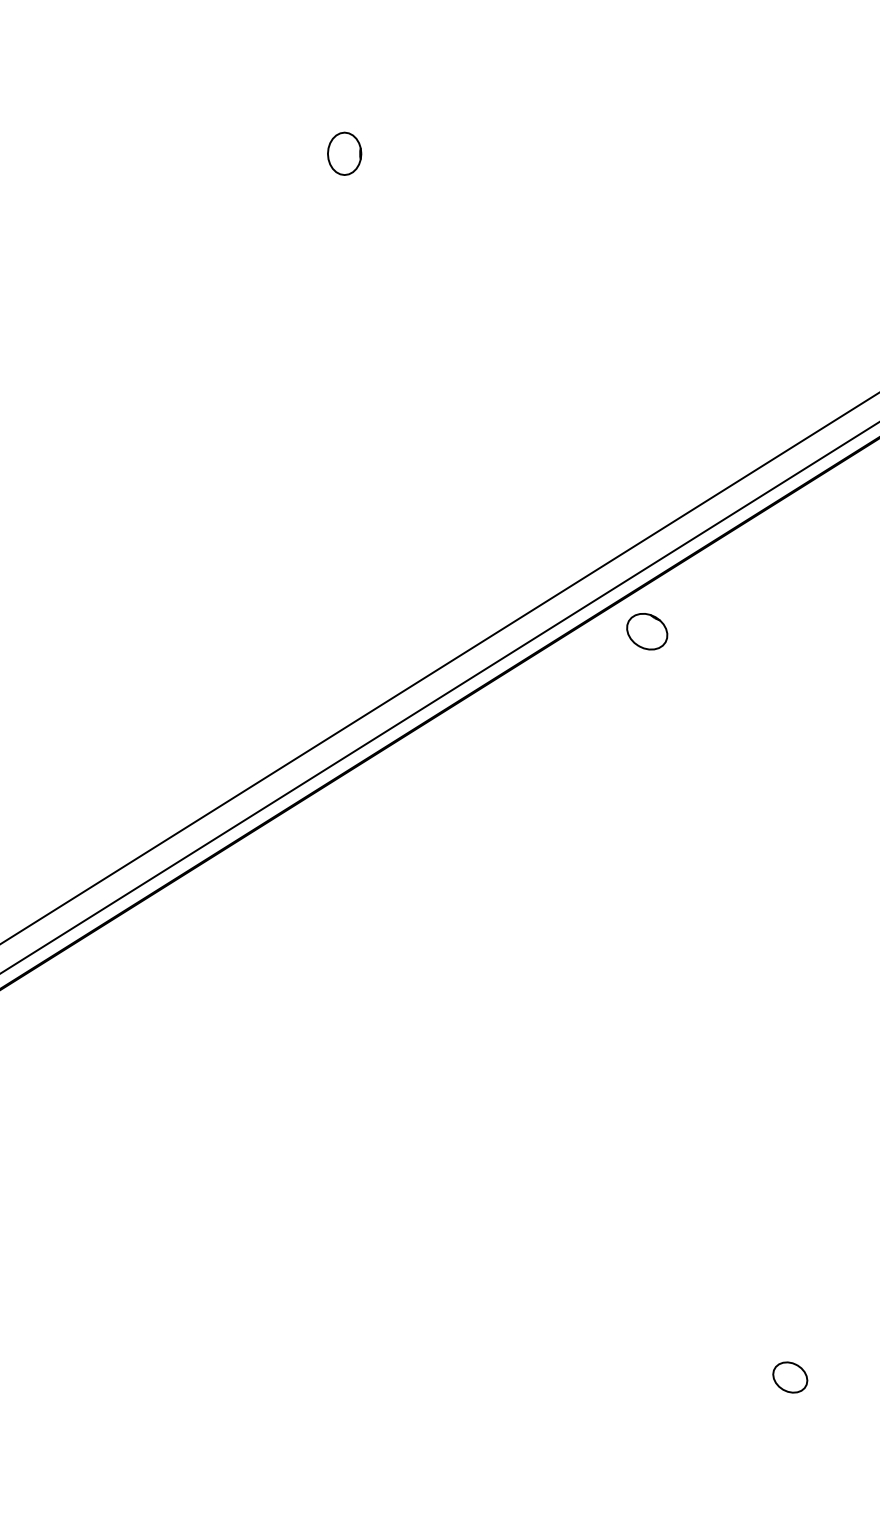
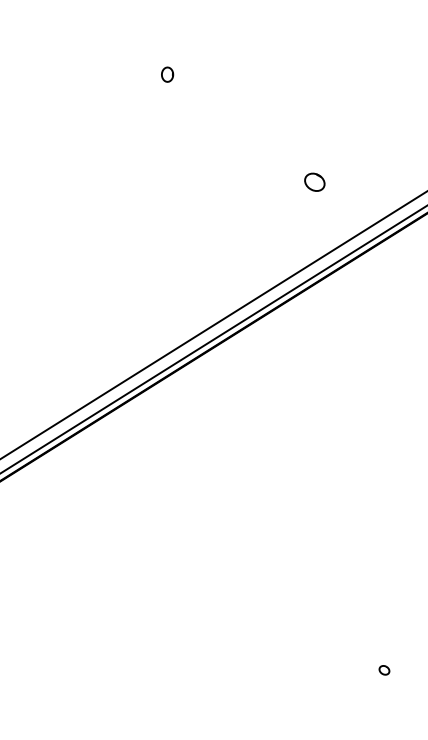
part: (344, 153) -> (167, 74), size x0.7
part: (646, 630) -> (314, 181), moved
part: (790, 1378) -> (384, 670), size x0.6

